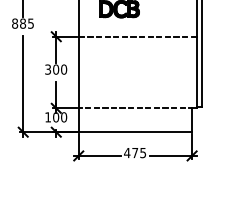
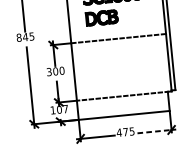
text: (22, 23) -> (25, 37), 885 -> 845
text: (64, 117) -> (66, 109), 100 -> 107
line: (171, 155) -> (155, 131), solid -> dashed

